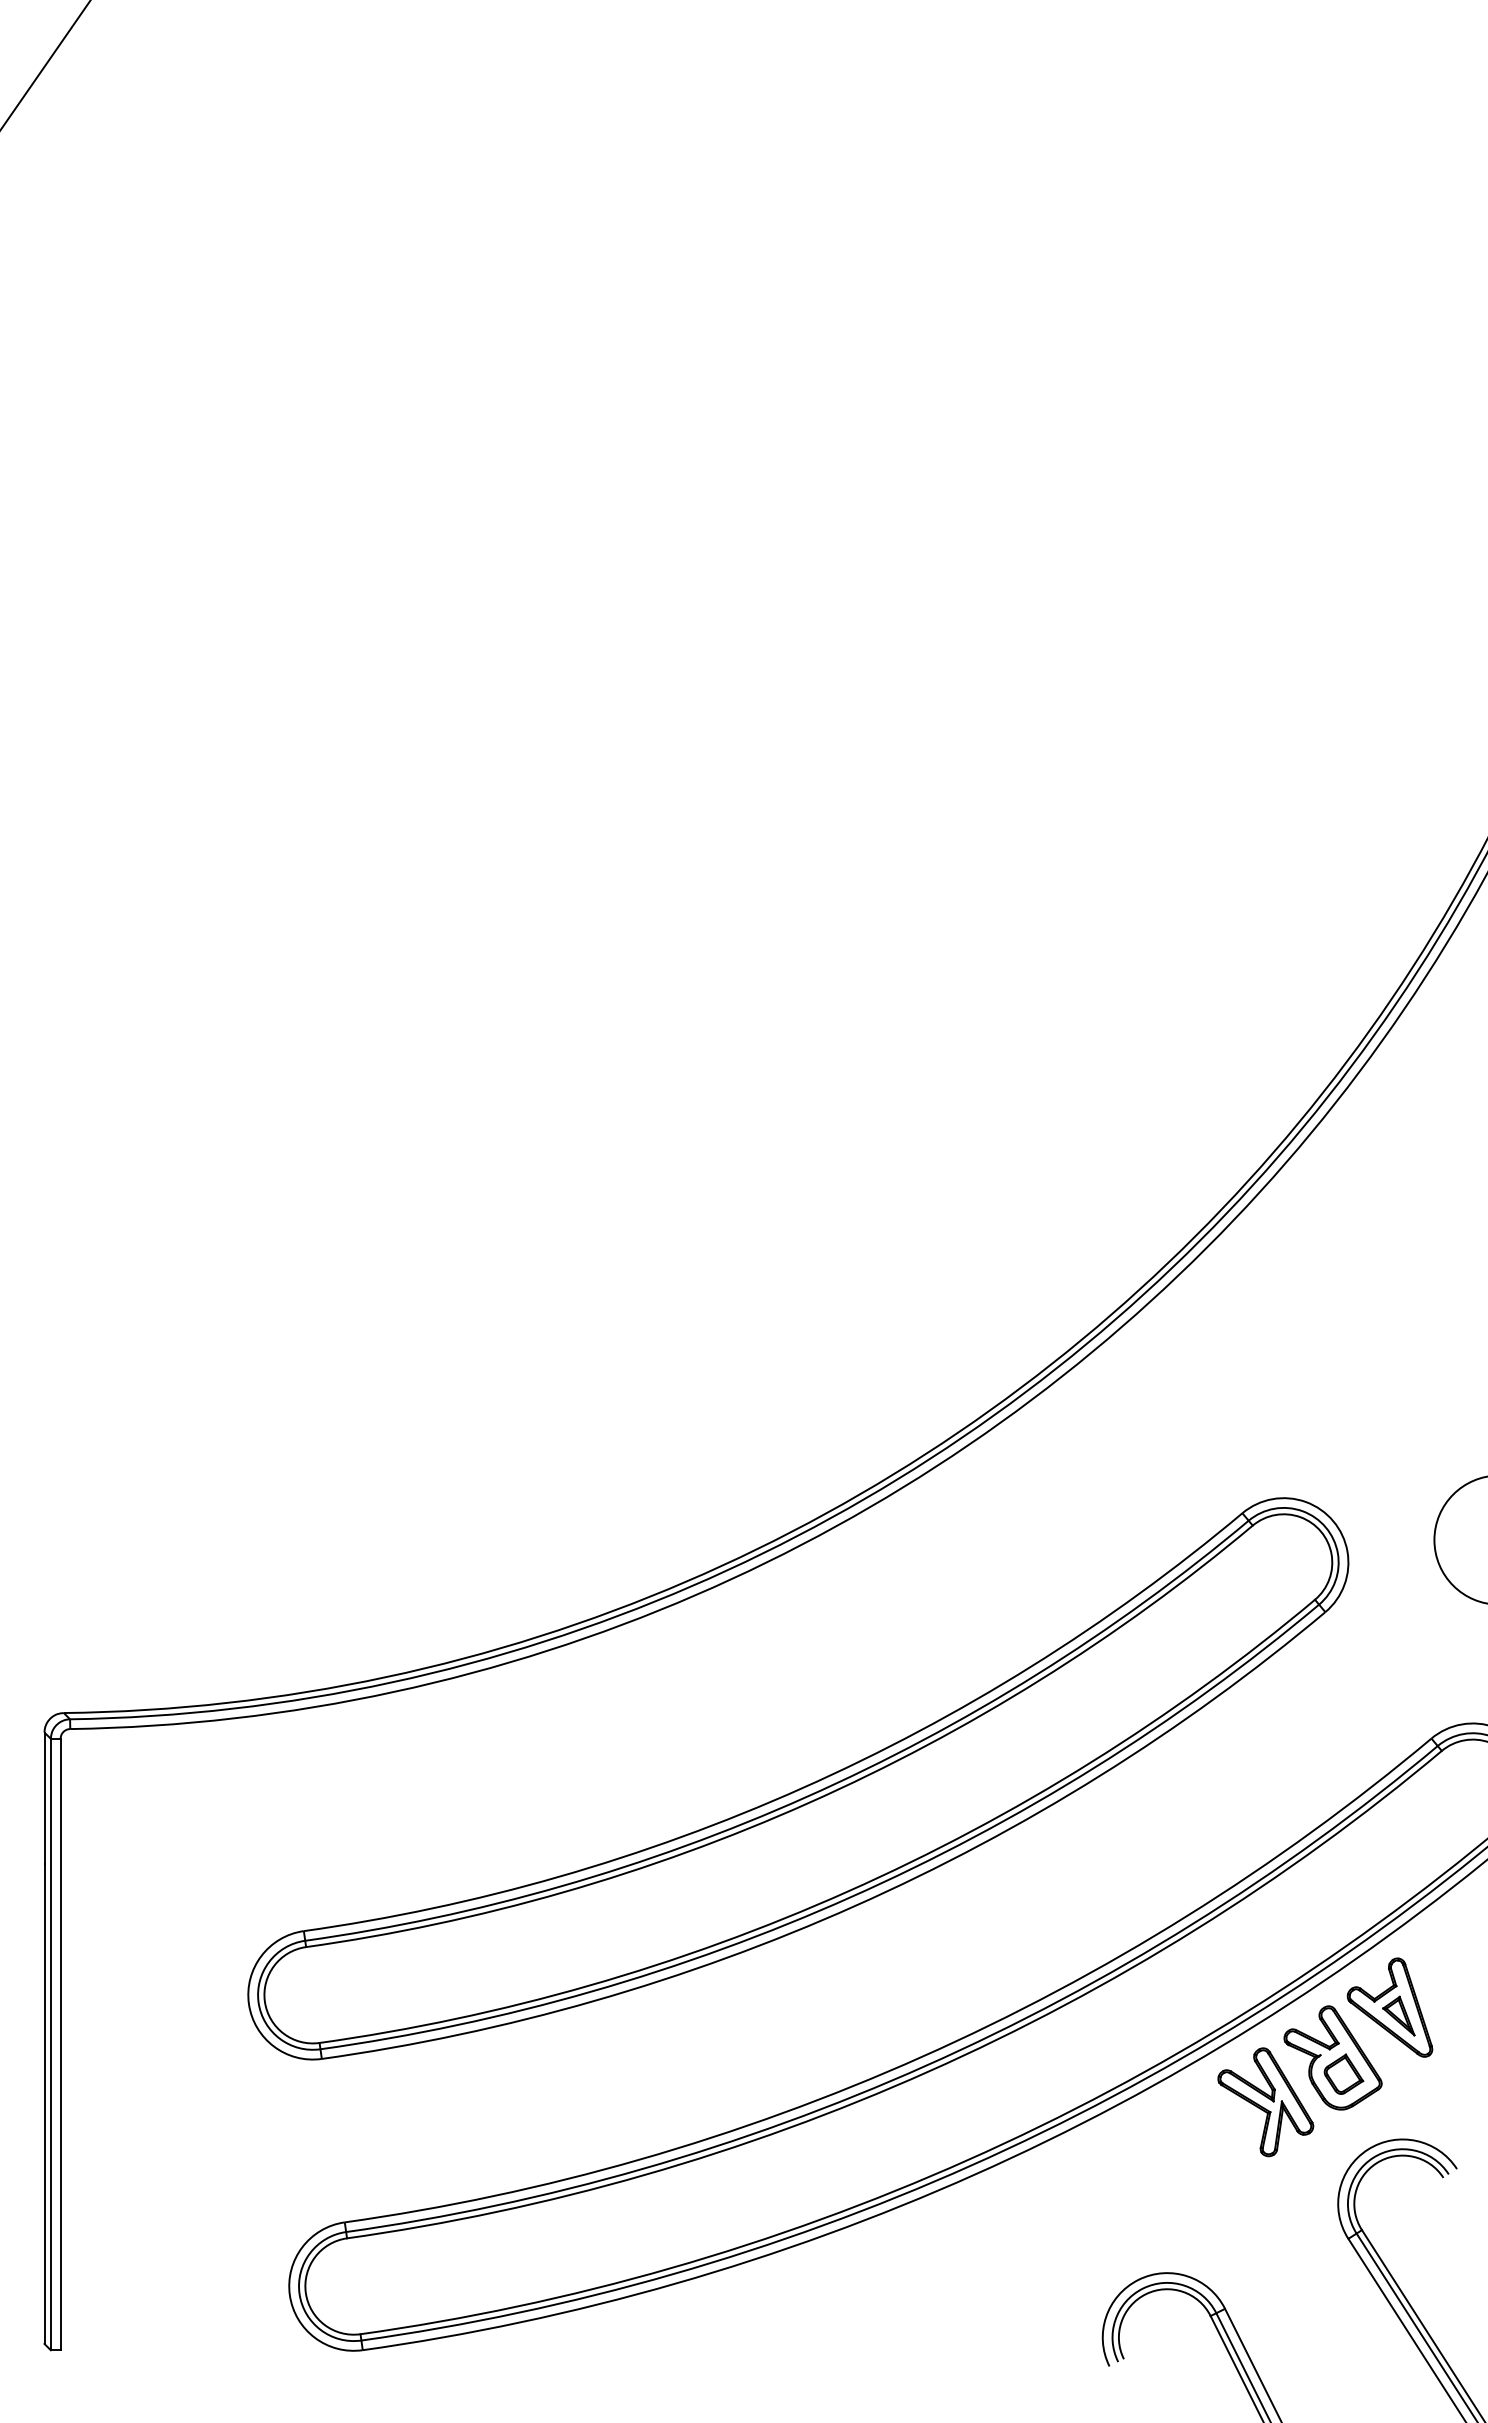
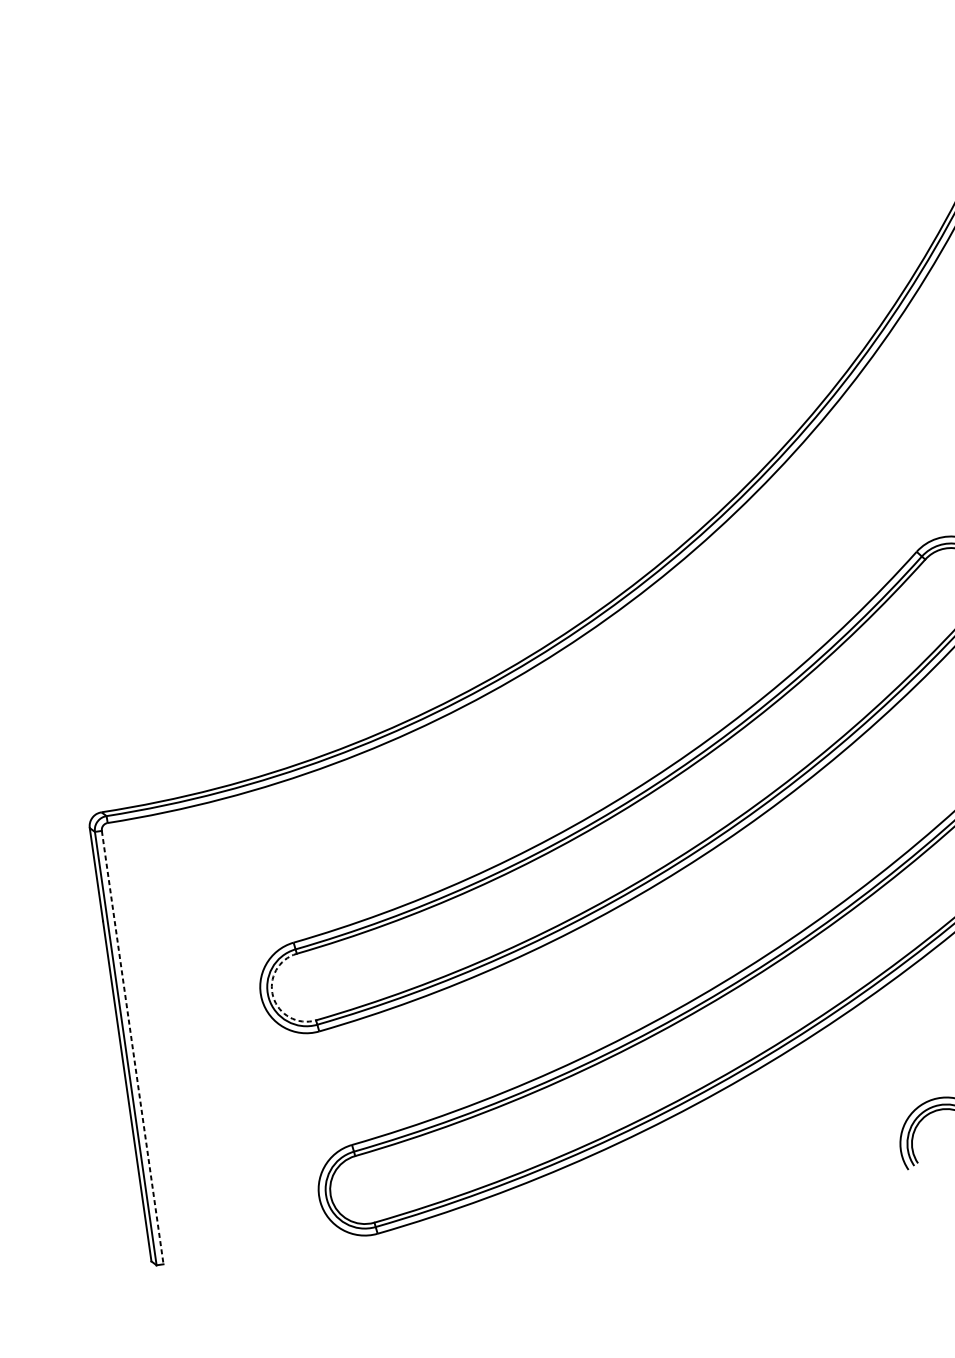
arc: (264, 2001) -> (272, 996), solid -> dashed
line: (60, 2044) -> (132, 1047), solid -> dashed

